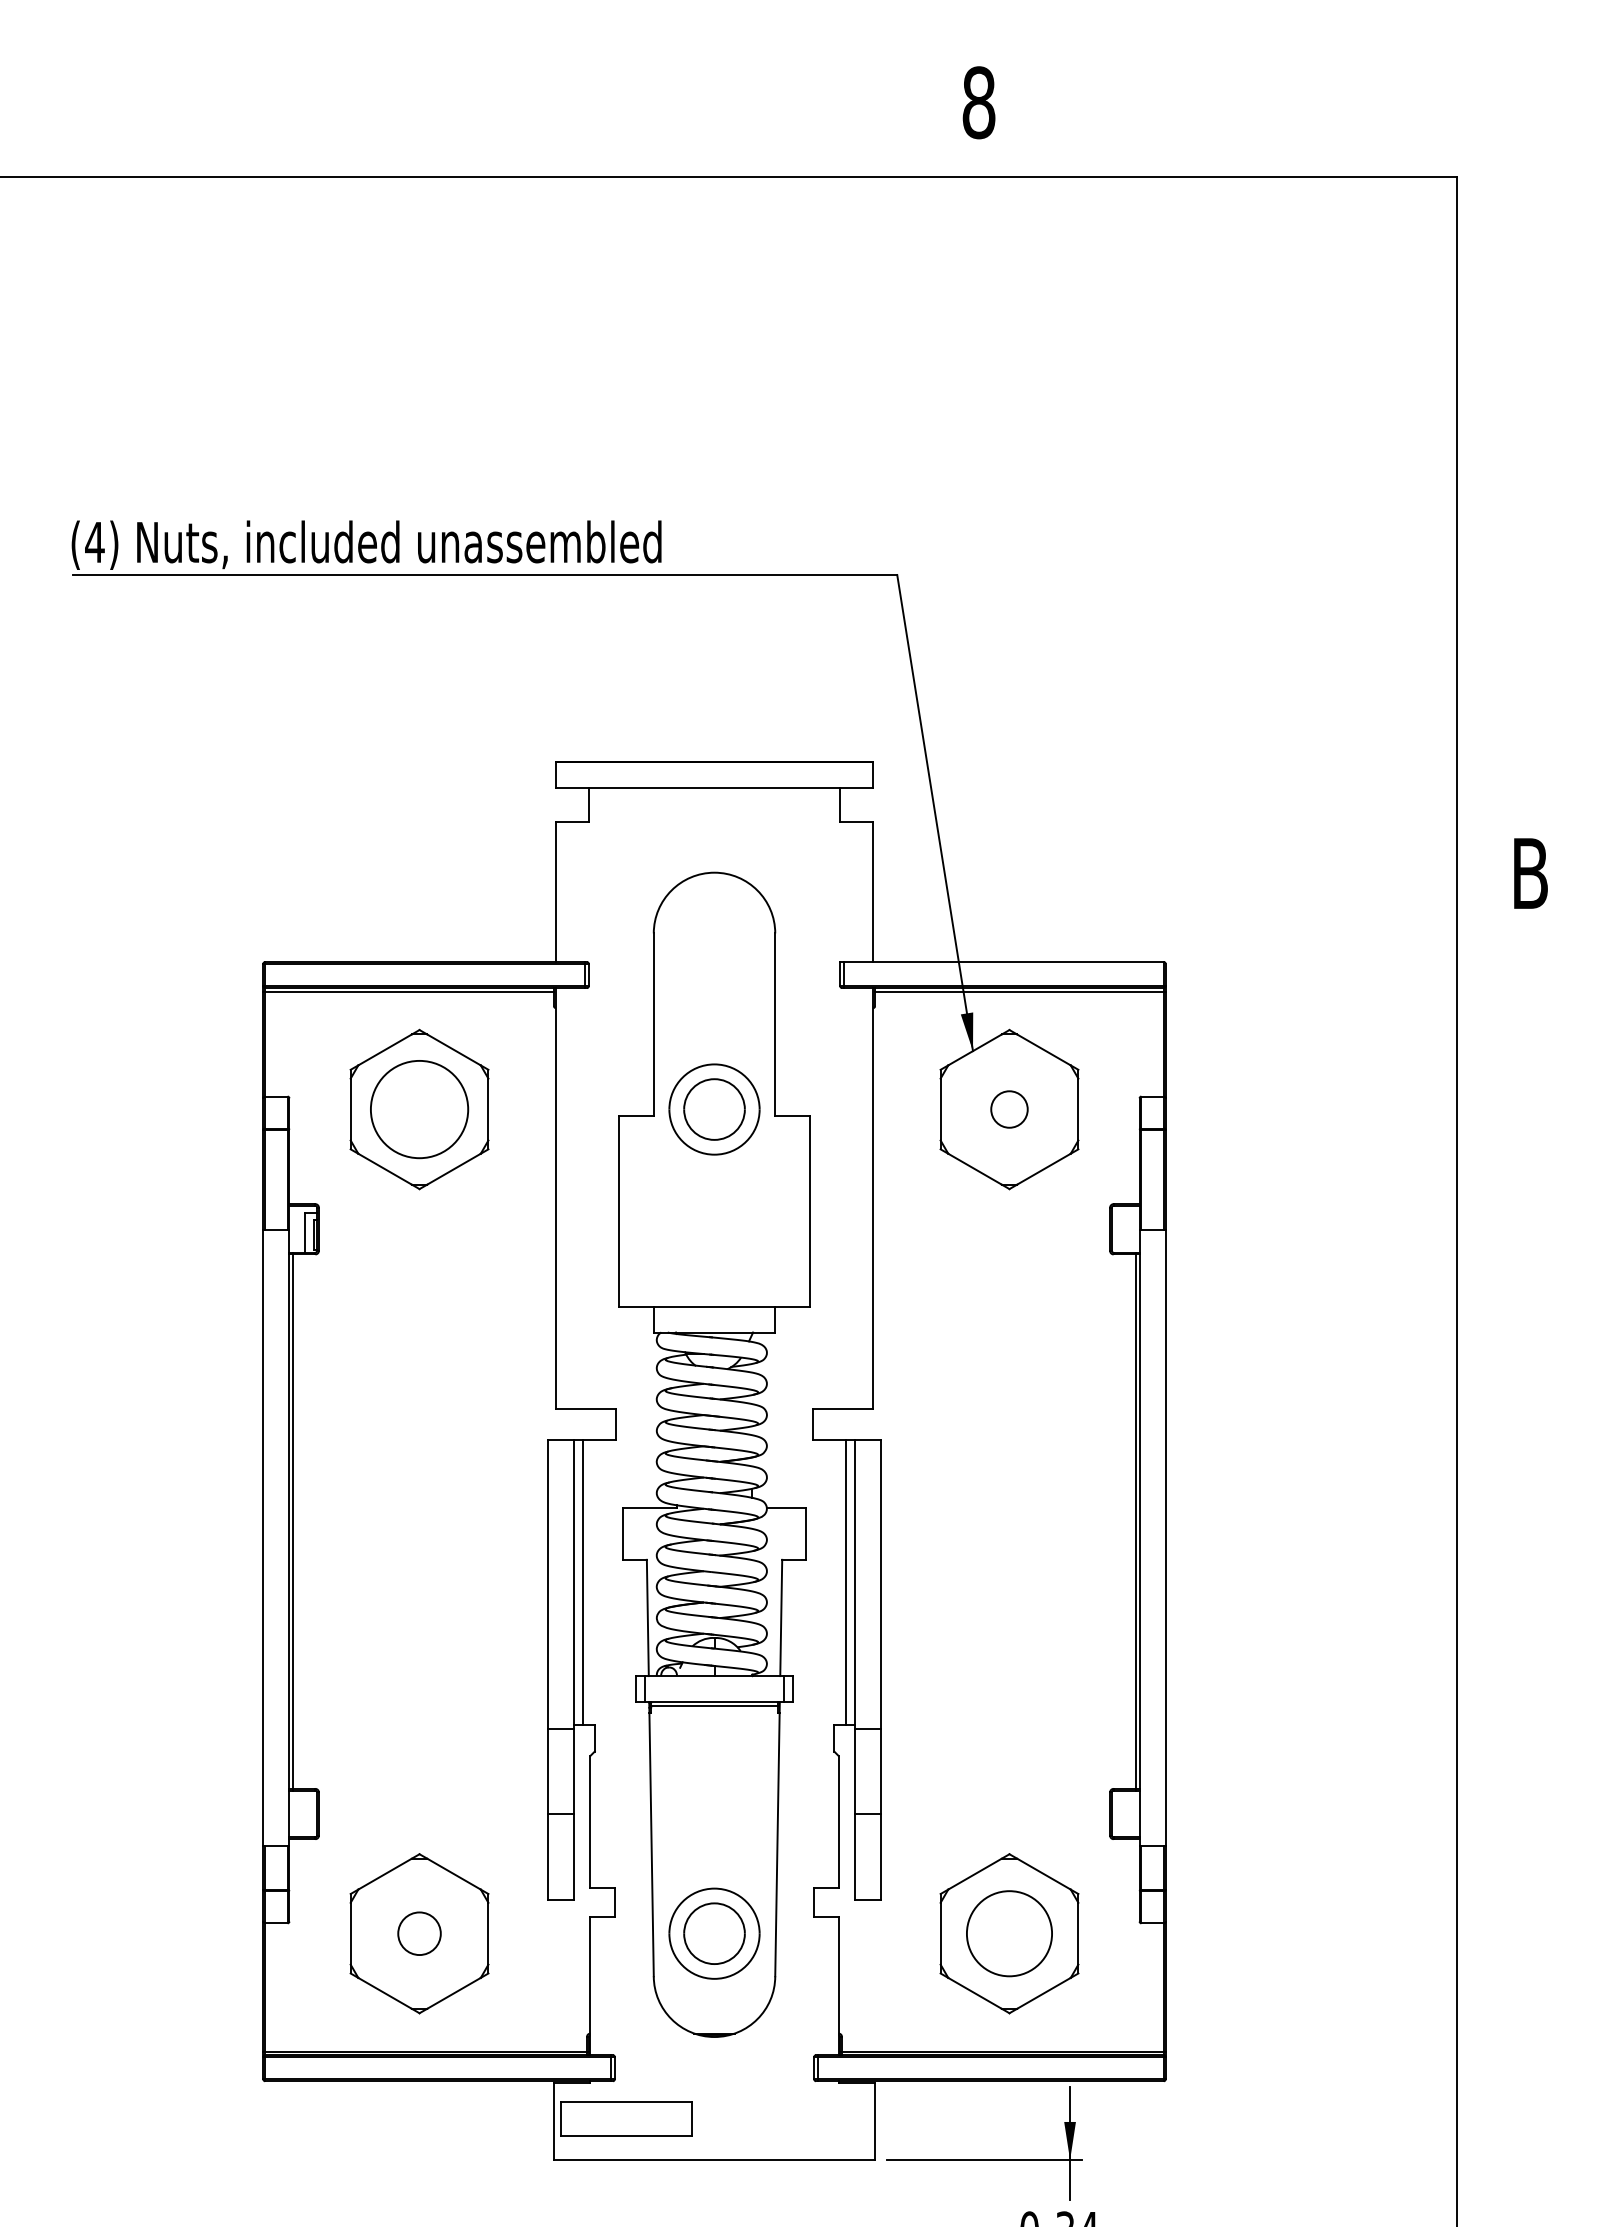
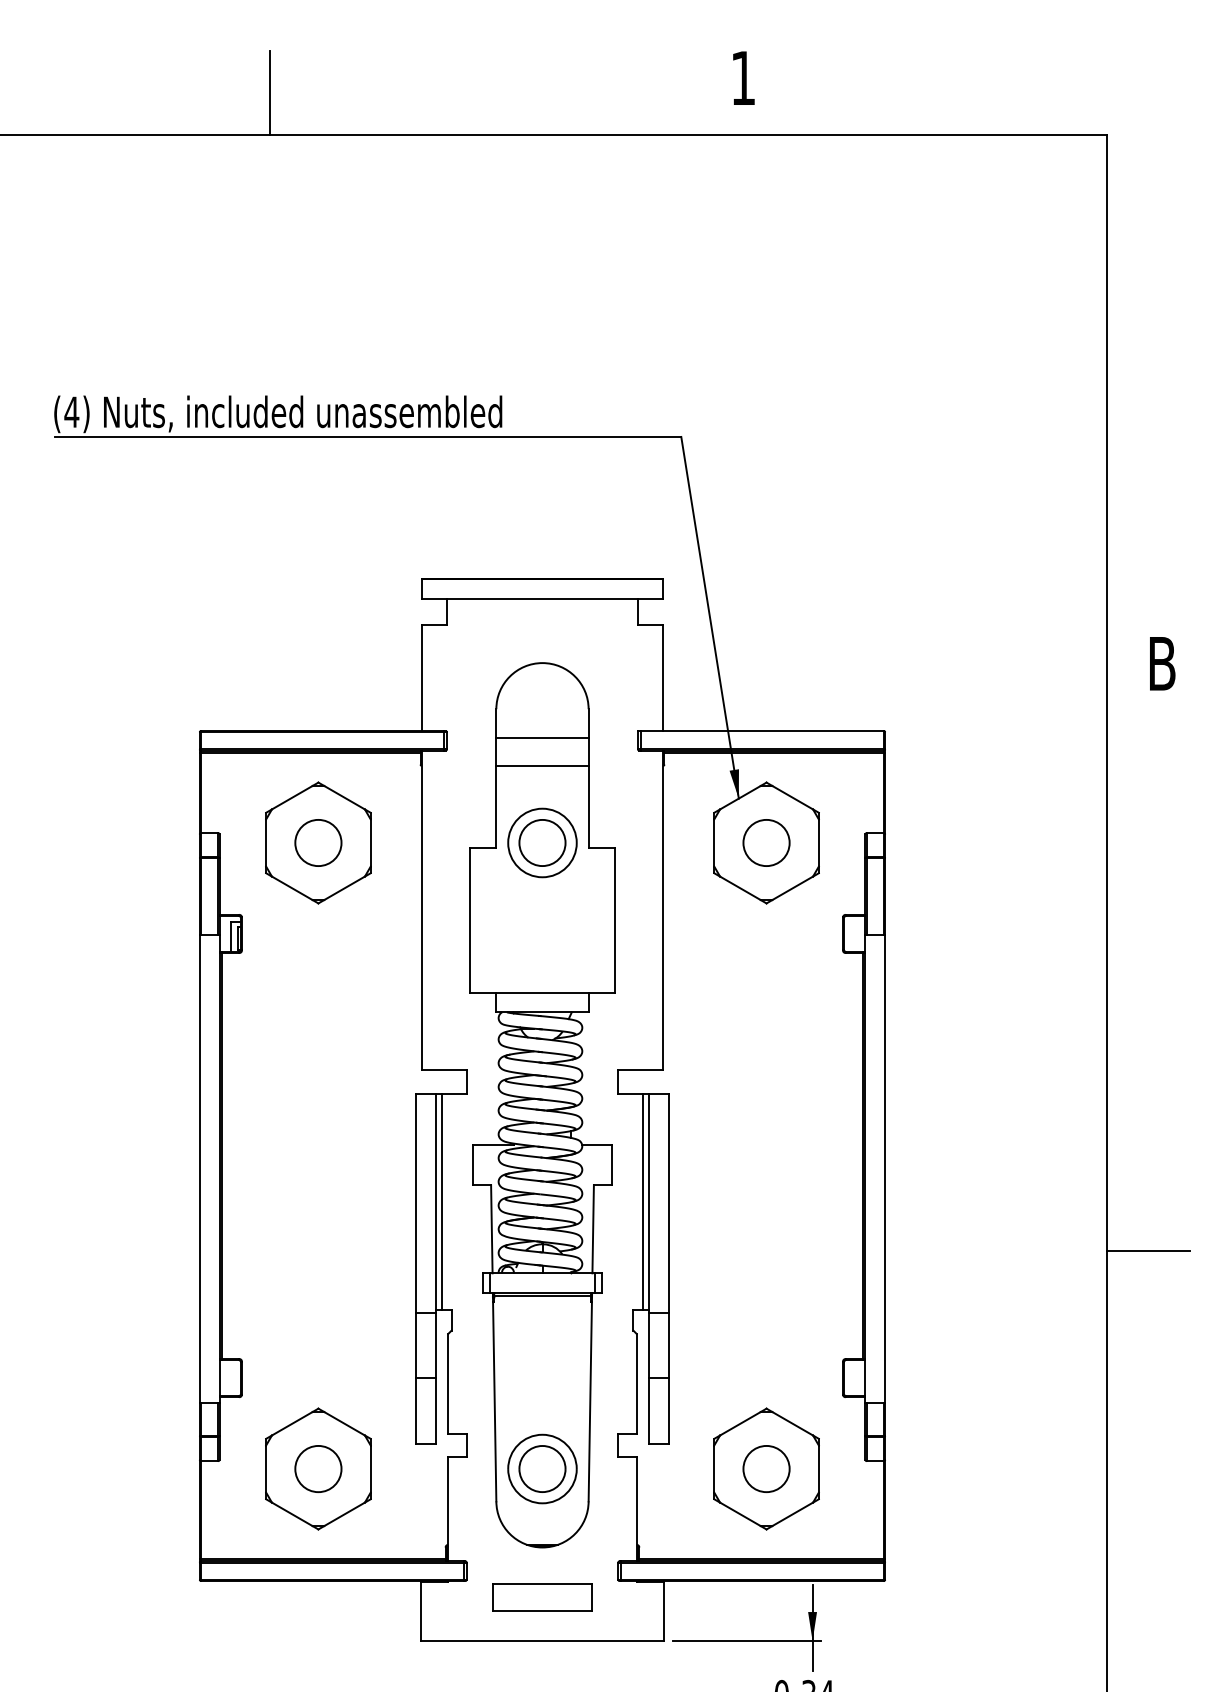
text: (978, 102) -> (743, 78), 8 -> 1
line: (355, 121) -> (269, 92), added
line: (714, 970) -> (542, 737), added
line: (714, 1008) -> (542, 766), added
circle: (419, 1109) -> (318, 842), size x0.62
circle: (1009, 1109) -> (766, 842), size x1.67
line: (1512, 1646) -> (1148, 1250), added
circle: (419, 1933) -> (318, 1468), size x1.43
circle: (1009, 1933) -> (766, 1468), size x0.71
part: (626, 2118) -> (542, 1597), moved

